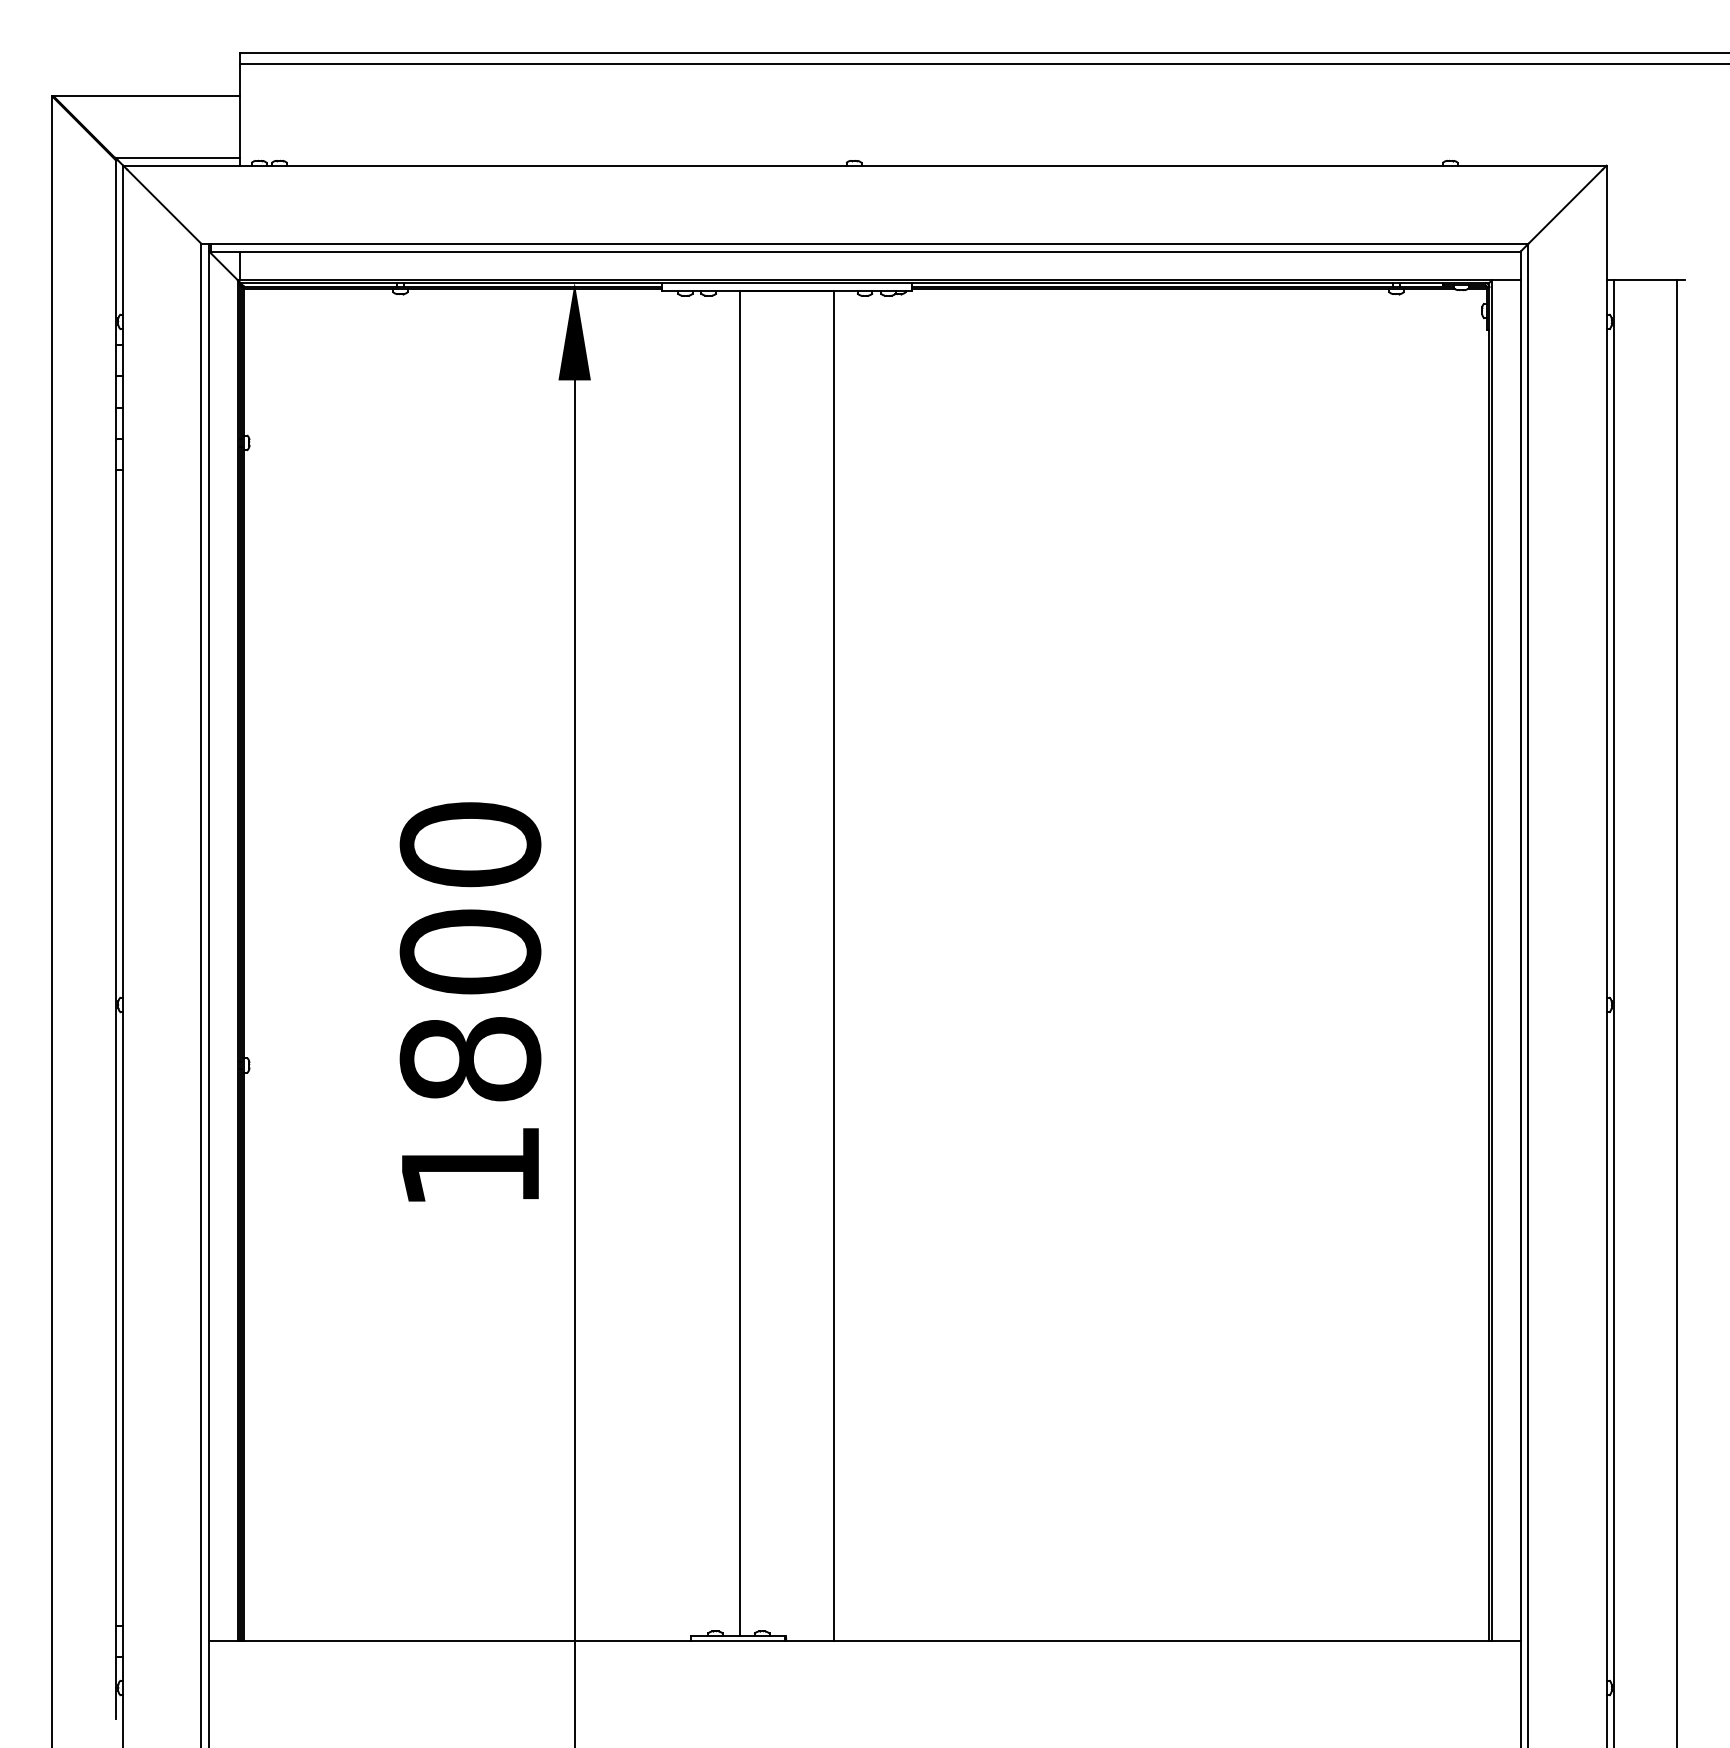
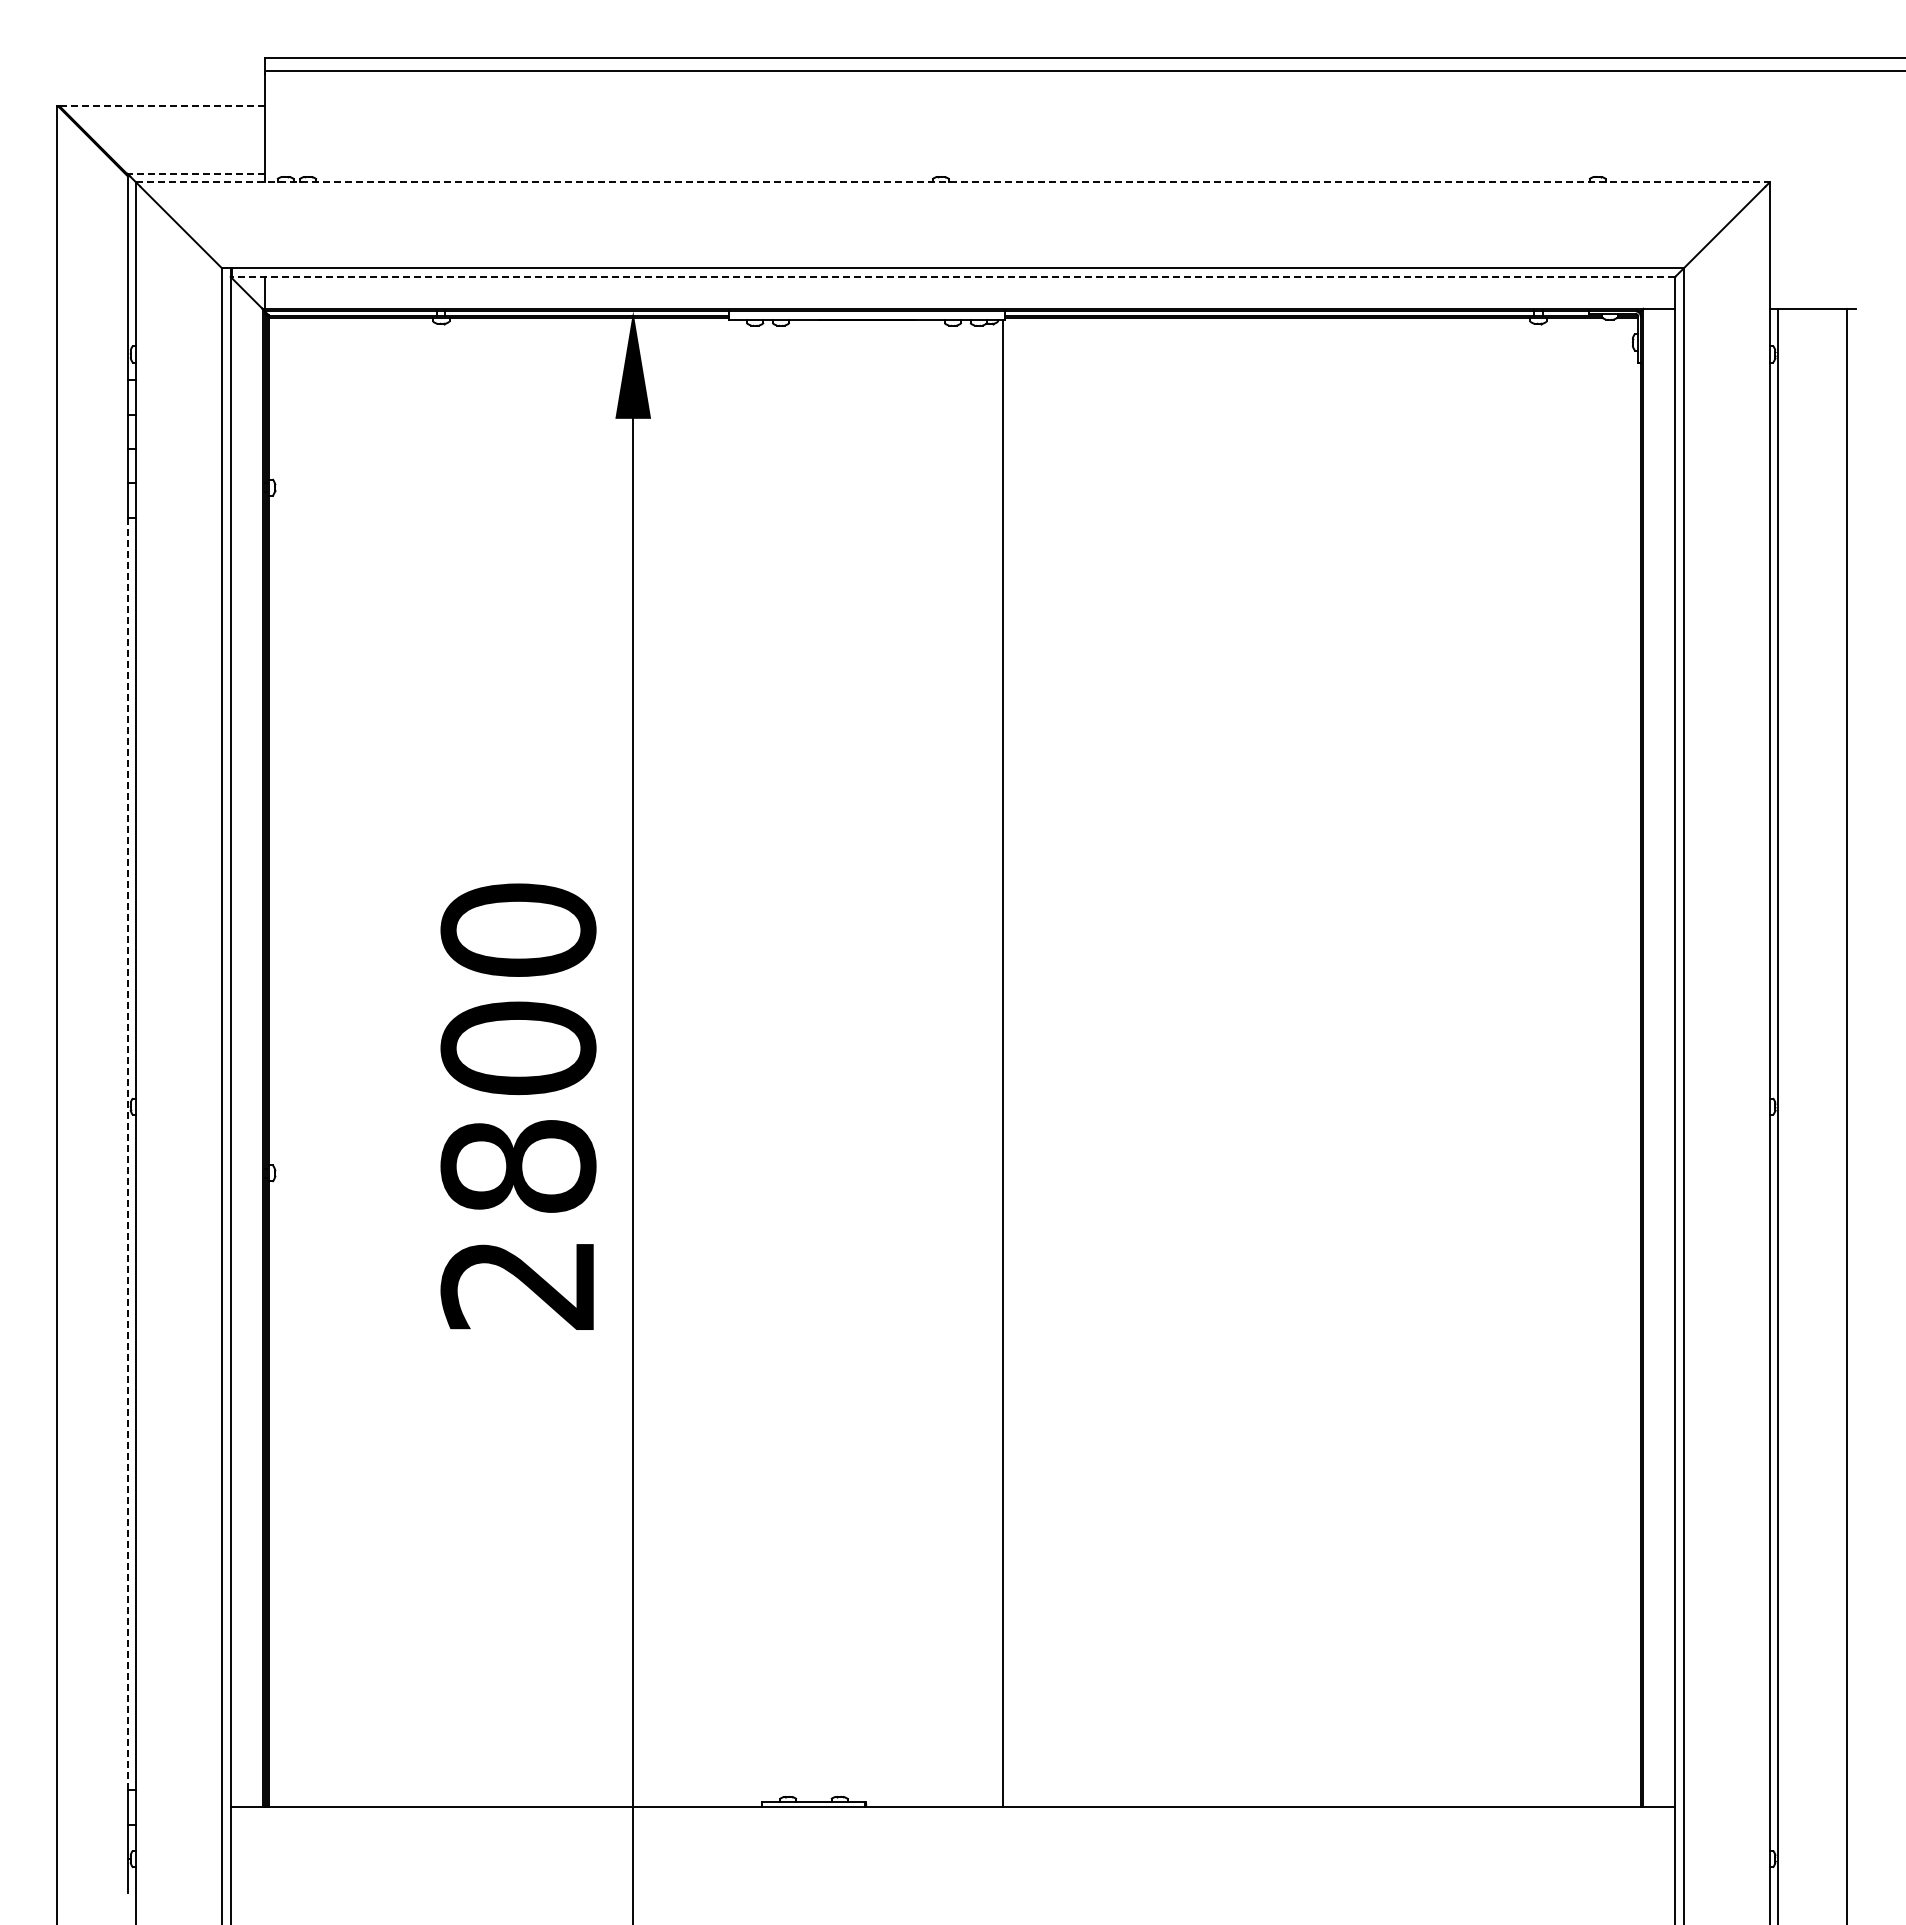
line: (148, 96) -> (163, 106), solid -> dashed
line: (178, 157) -> (196, 173), solid -> dashed
line: (864, 165) -> (952, 182), solid -> dashed
line: (865, 251) -> (953, 276), solid -> dashed
line: (740, 962) -> (815, 1060), removed
line: (833, 965) -> (1002, 1063), moved
line: (115, 1048) -> (127, 1154), solid -> dashed
text: (468, 1167) -> (516, 1285), 1800 -> 2800

